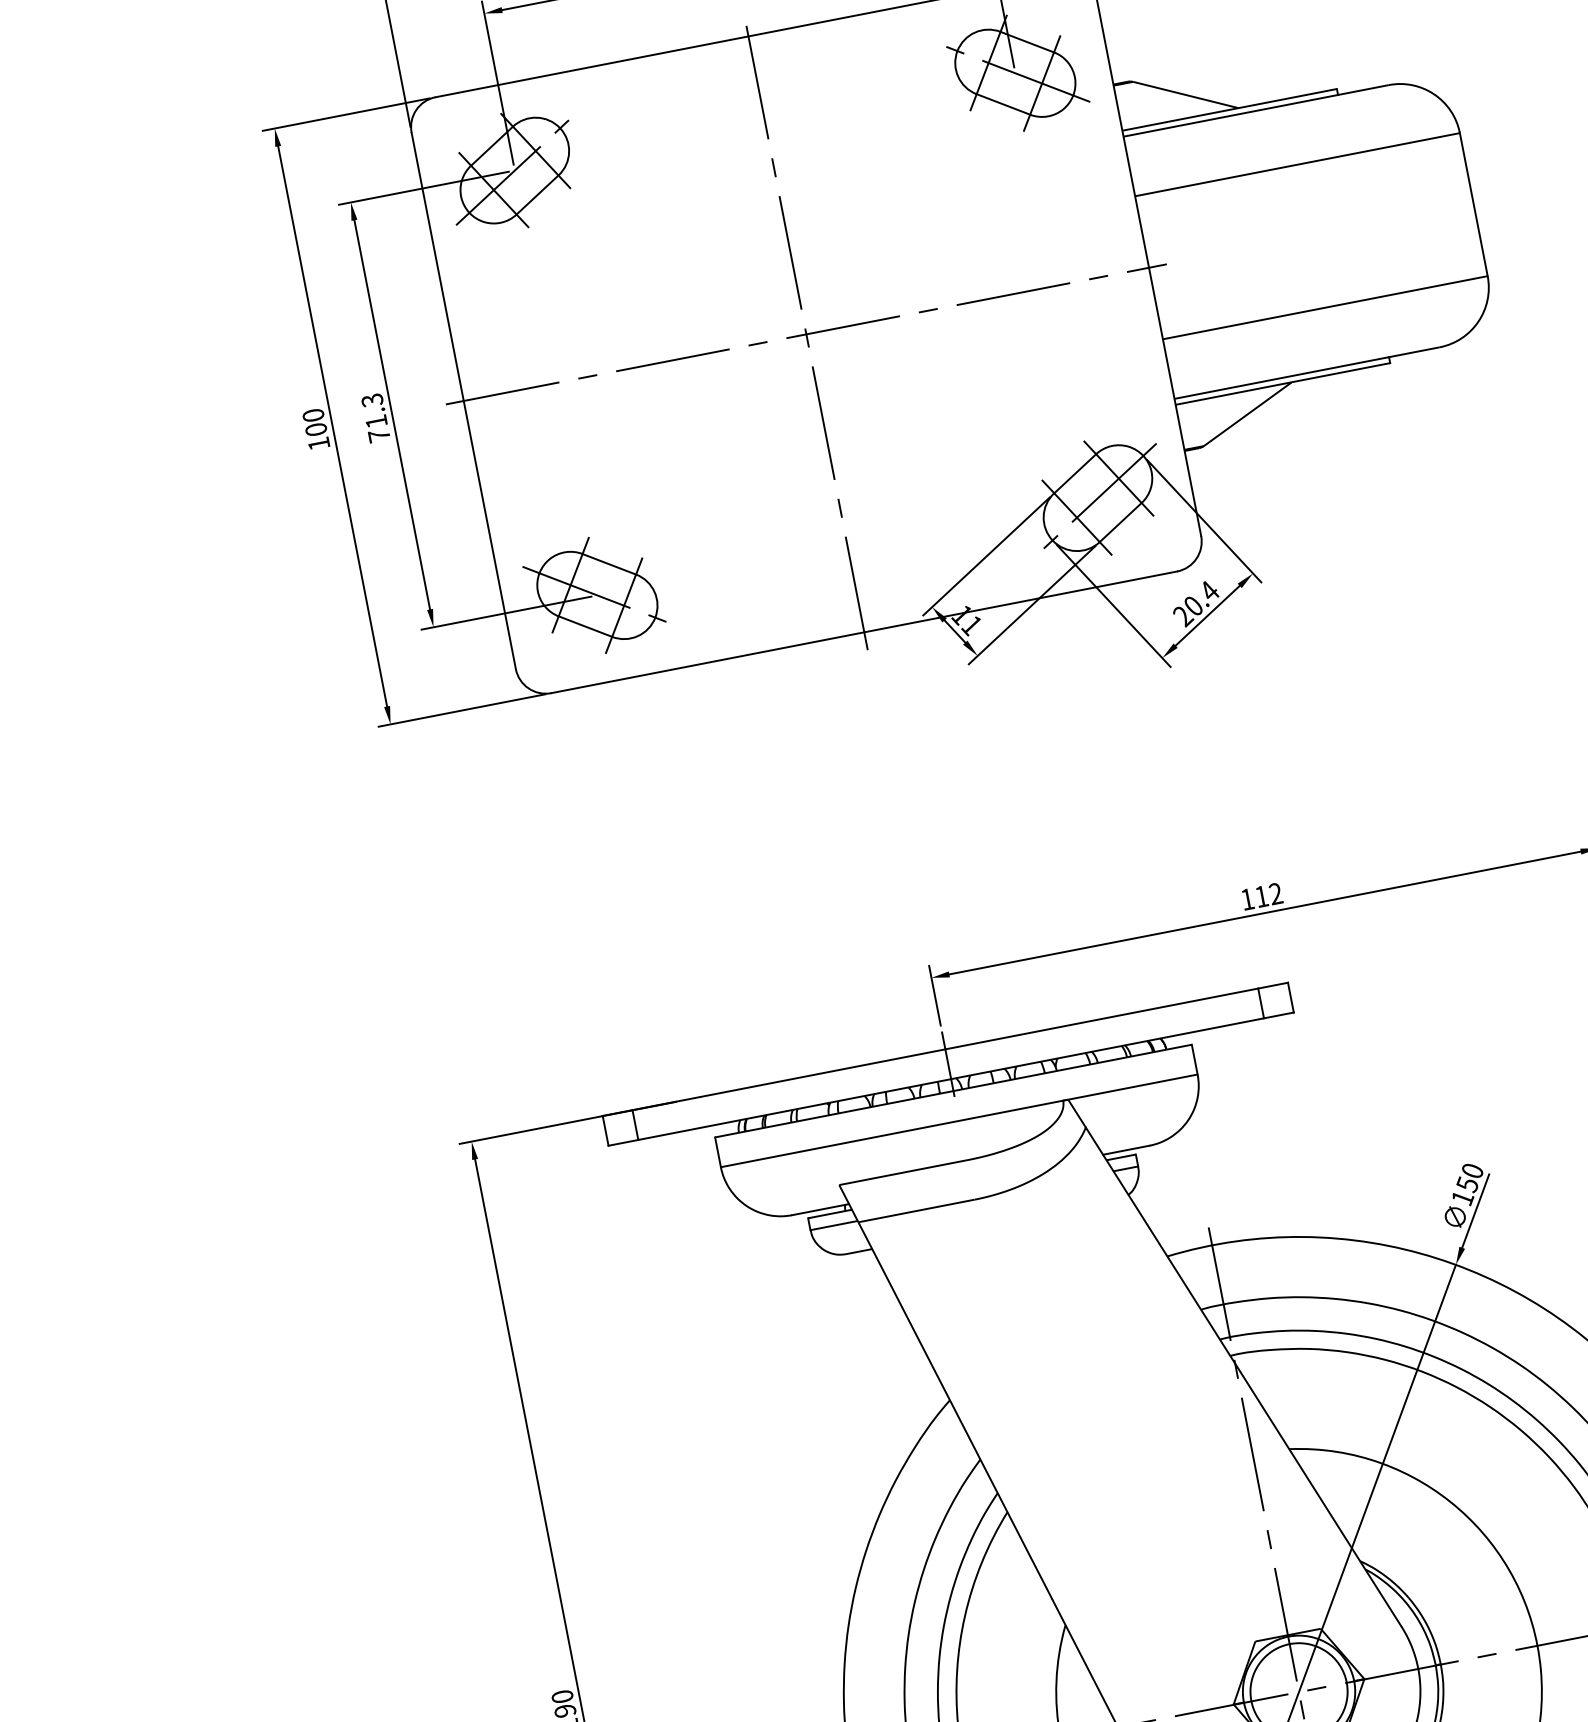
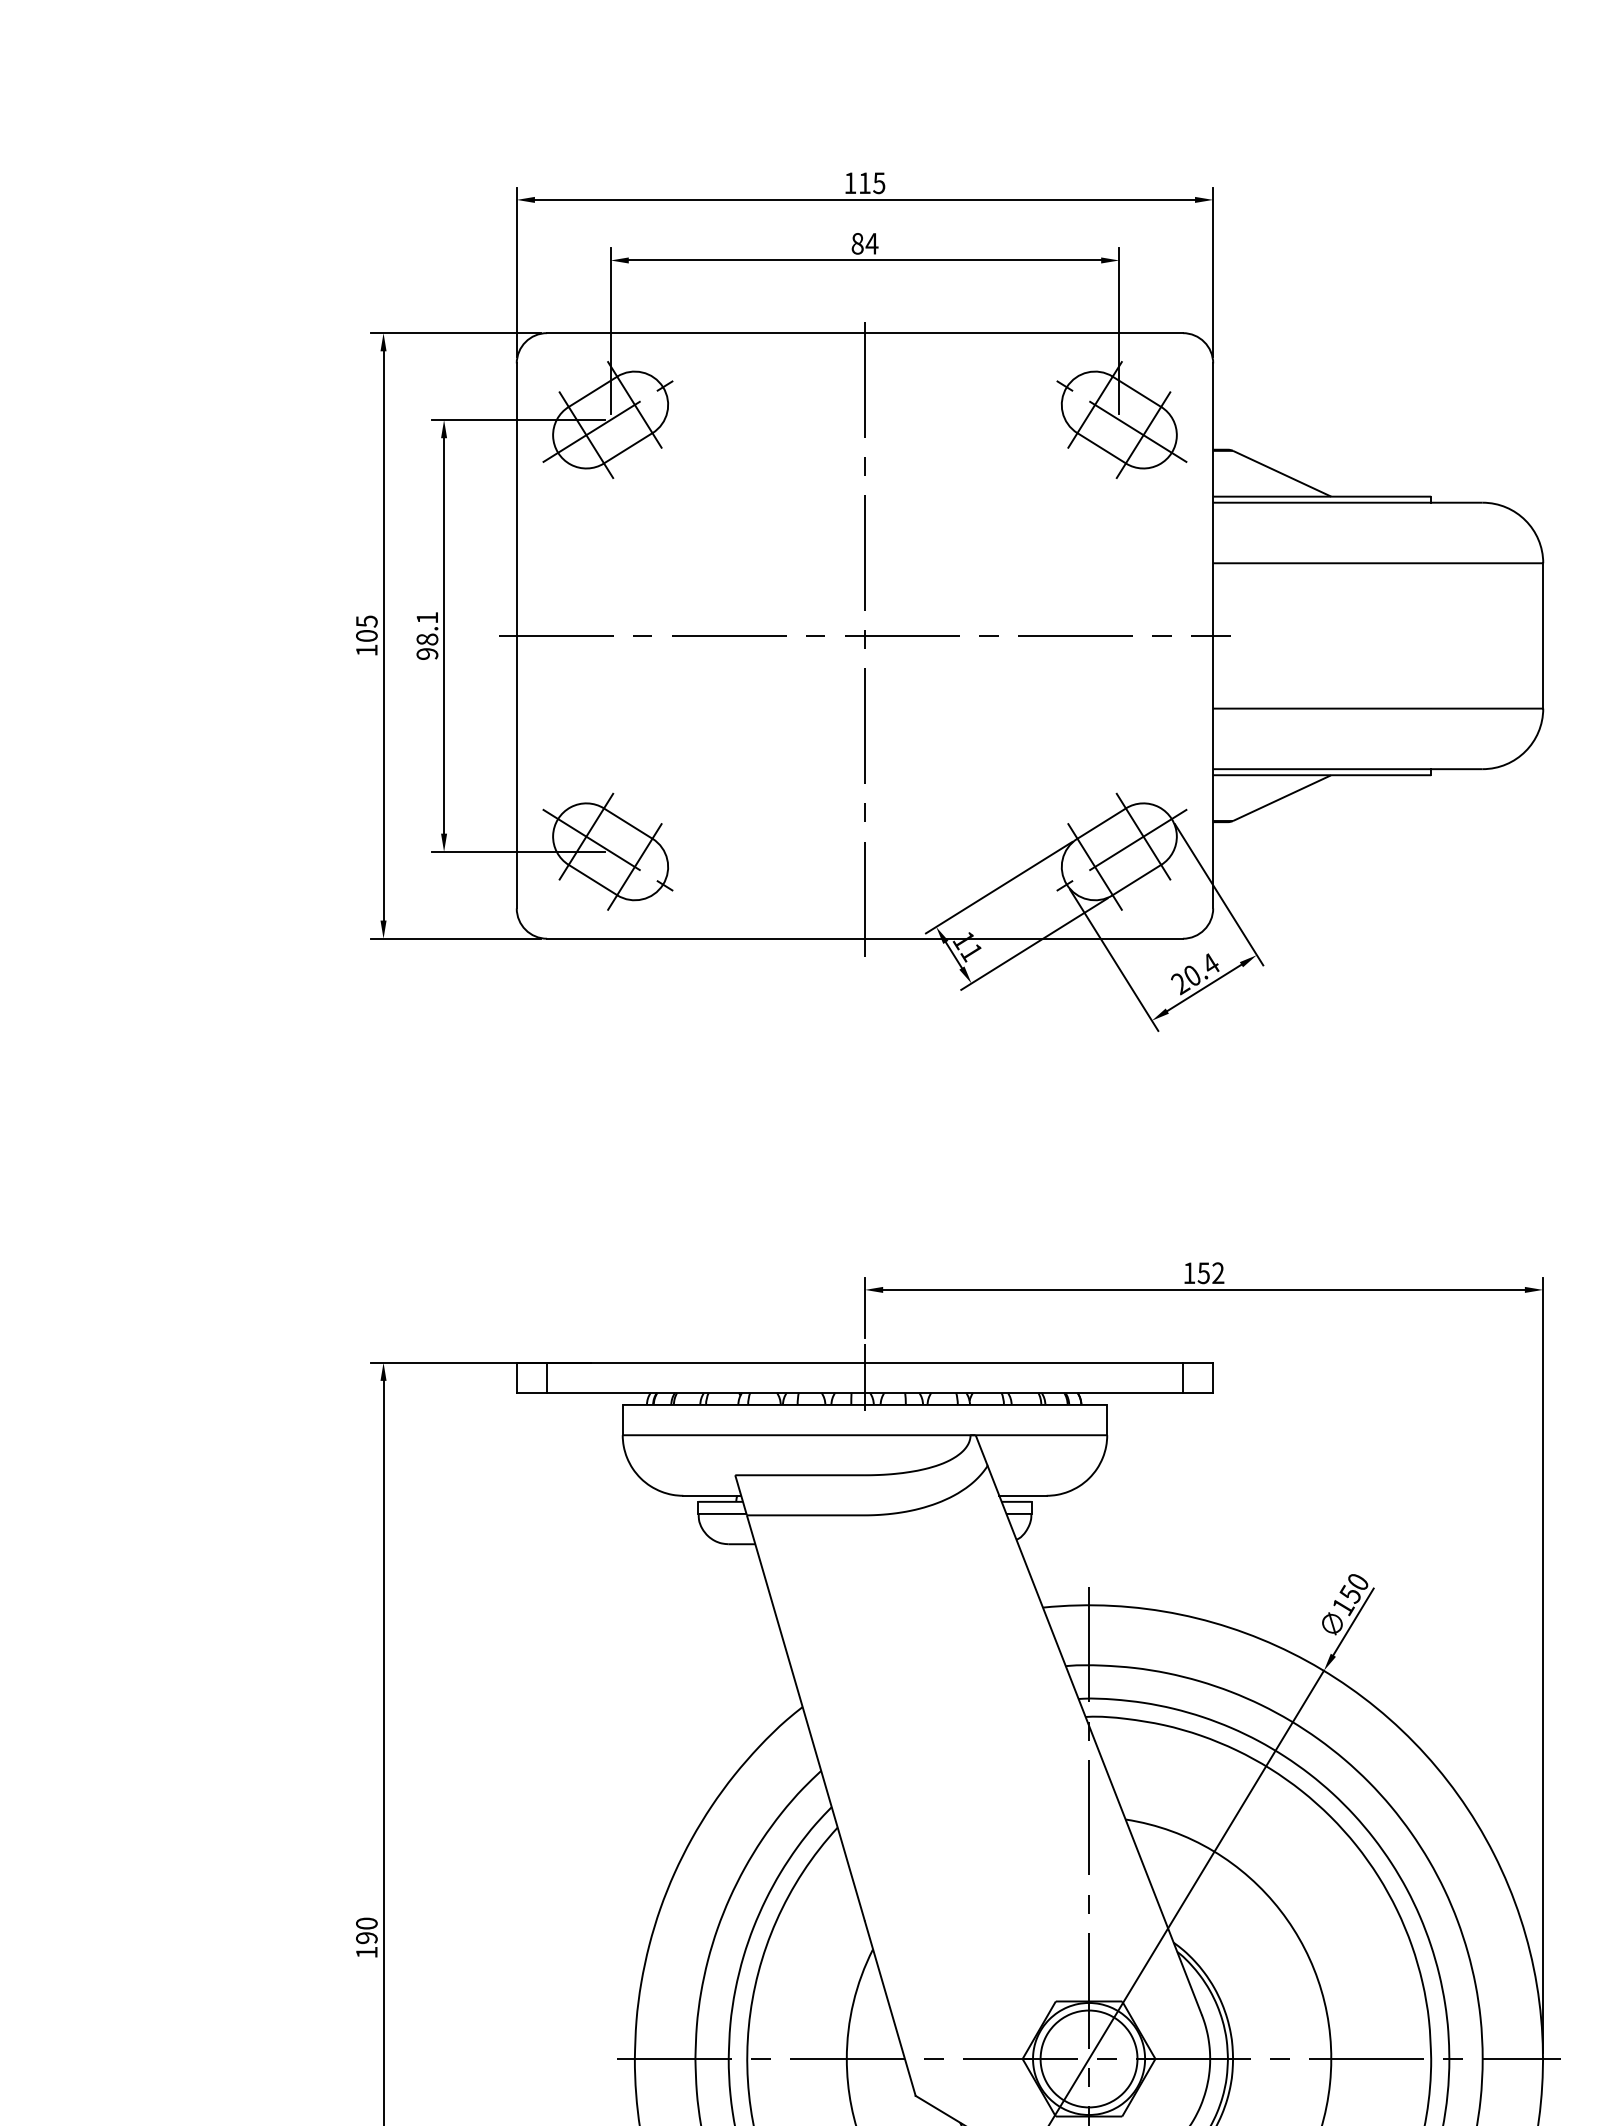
text: (313, 415) -> (366, 621), 100 -> 105
text: (375, 417) -> (427, 635), 71.3 -> 98.1
text: (1261, 896) -> (1203, 1273), 112 -> 152

